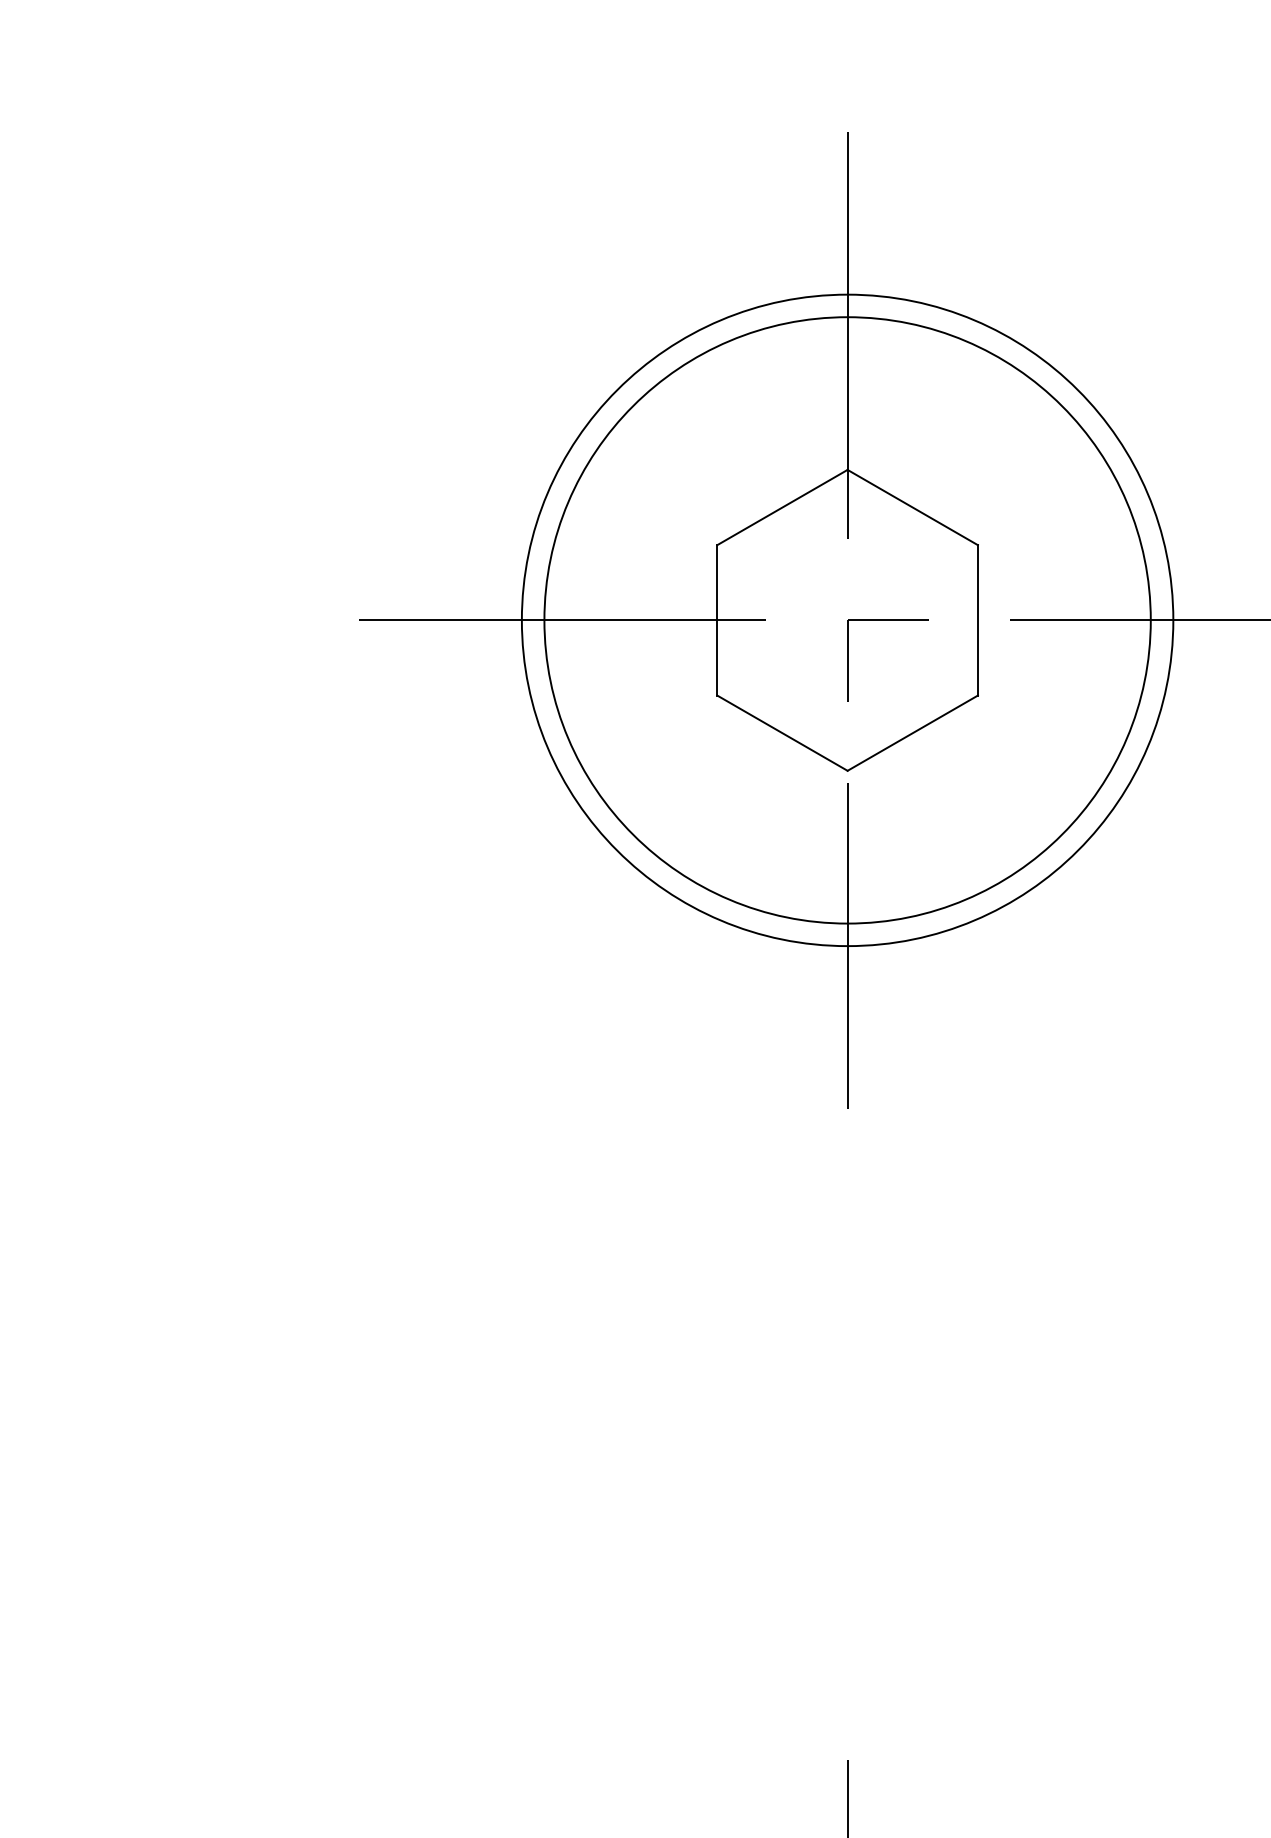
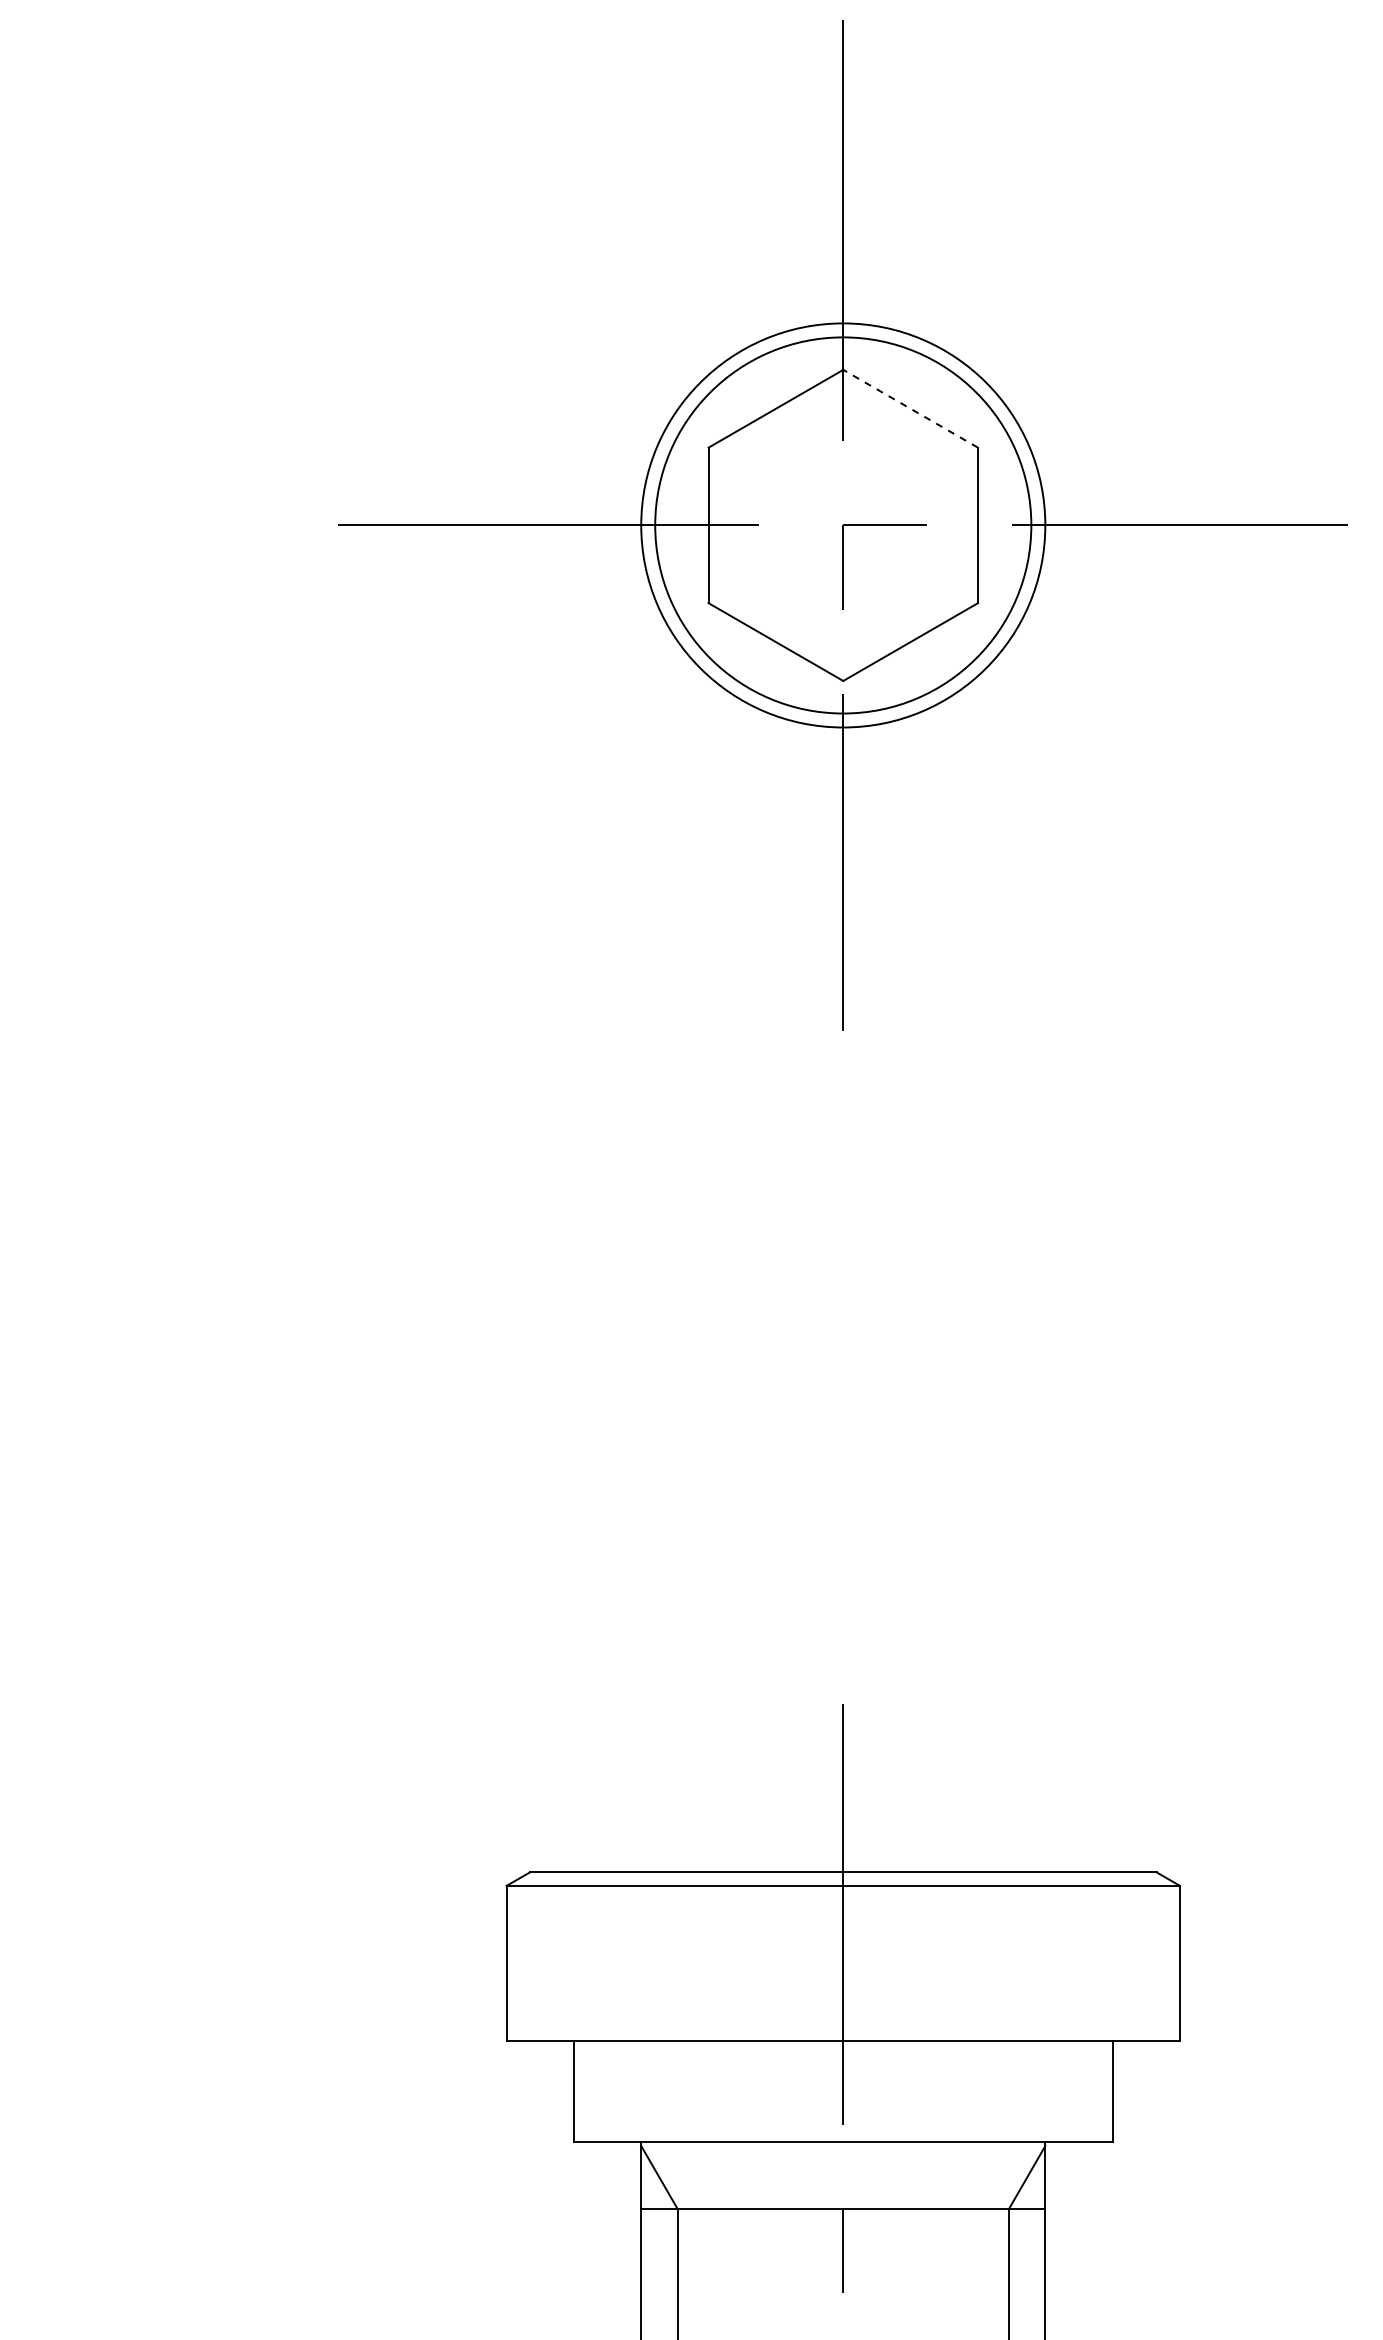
line: (912, 507) -> (910, 408), solid -> dashed
circle: (846, 620) -> (842, 525), size x0.6
circle: (847, 620) -> (843, 525), size x0.6

